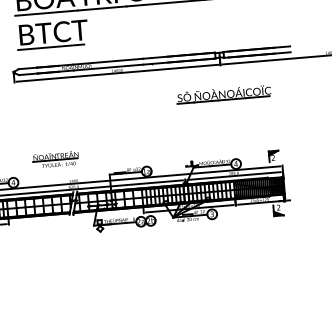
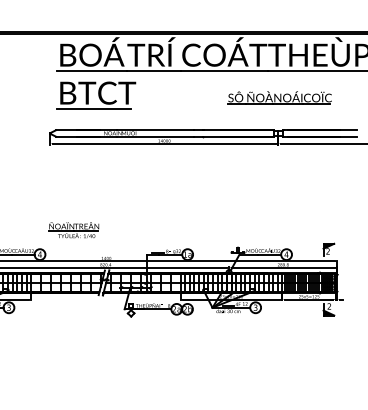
part: (223, 94) -> (279, 97), moved
part: (55, 159) -> (73, 230), moved

